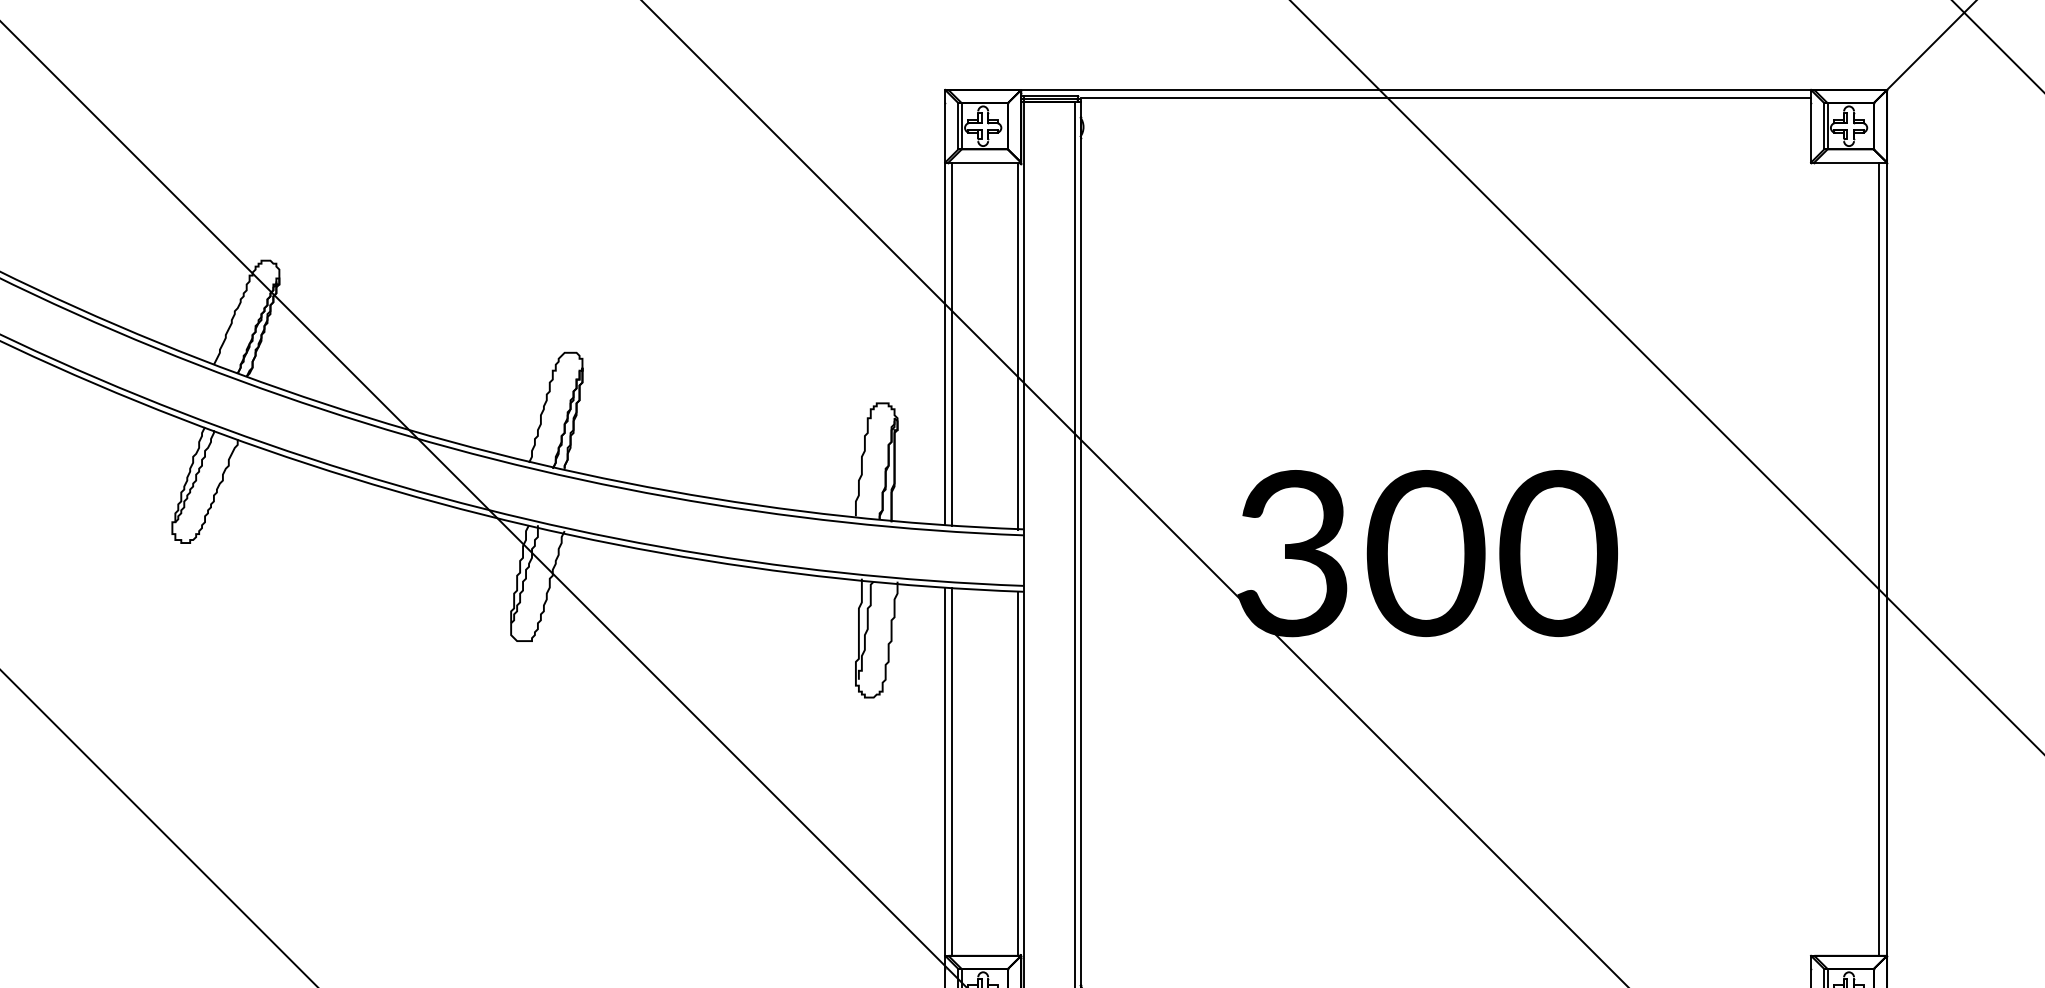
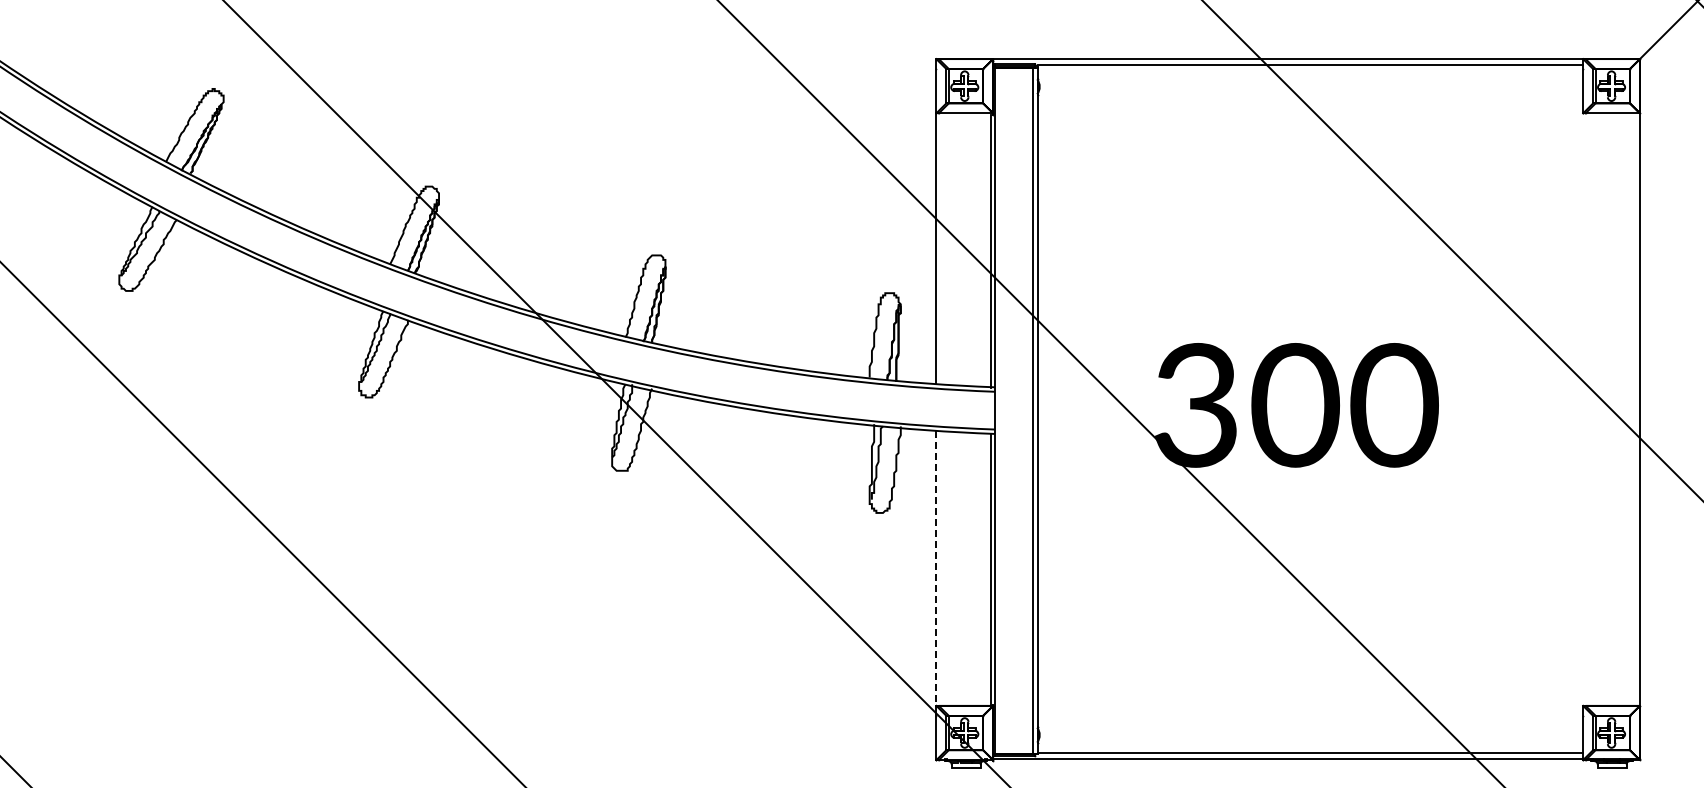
line: (952, 343) -> (941, 248), removed
line: (1879, 559) -> (1634, 409), removed
line: (945, 771) -> (936, 568), solid -> dashed
line: (952, 771) -> (941, 568), removed

